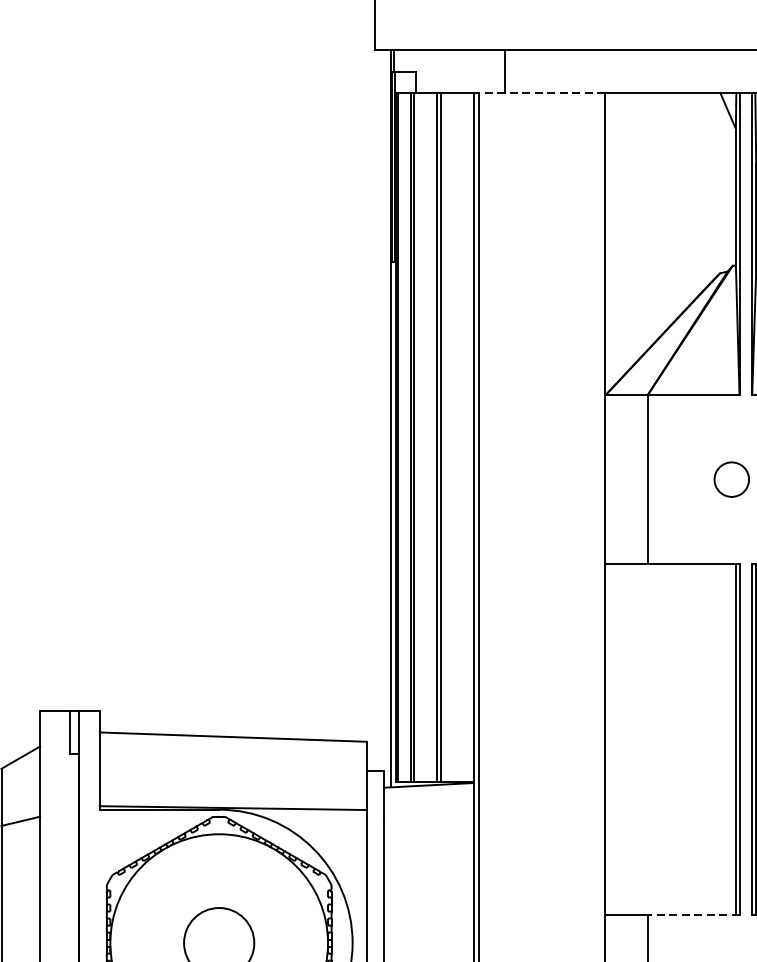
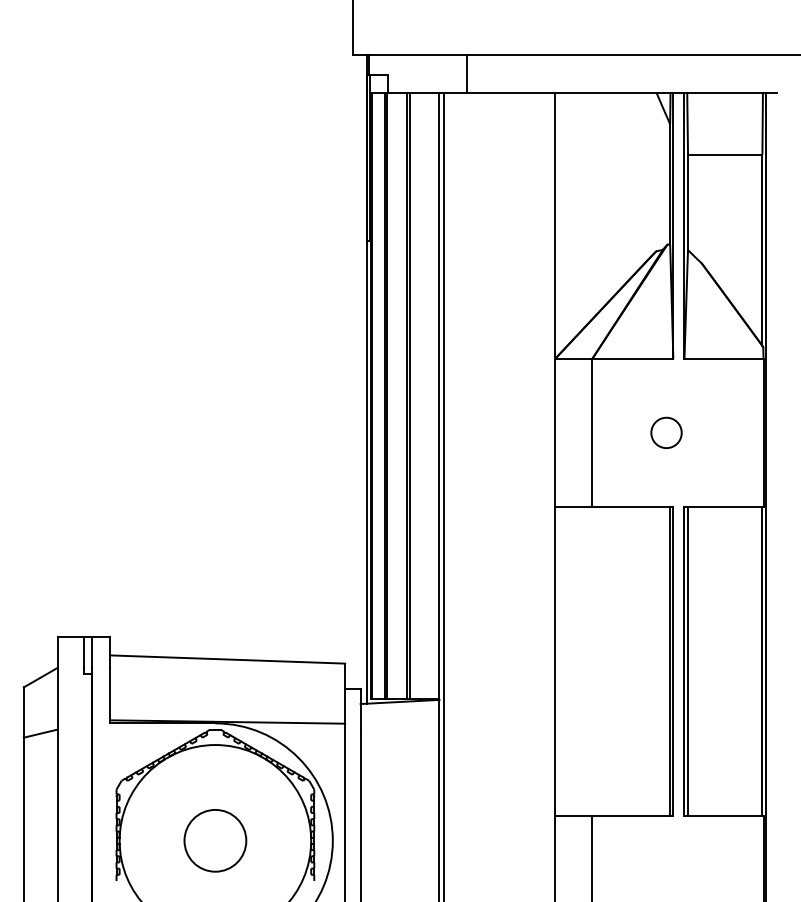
line: (542, 93) -> (499, 93), dashed -> solid
line: (693, 915) -> (632, 816), dashed -> solid

